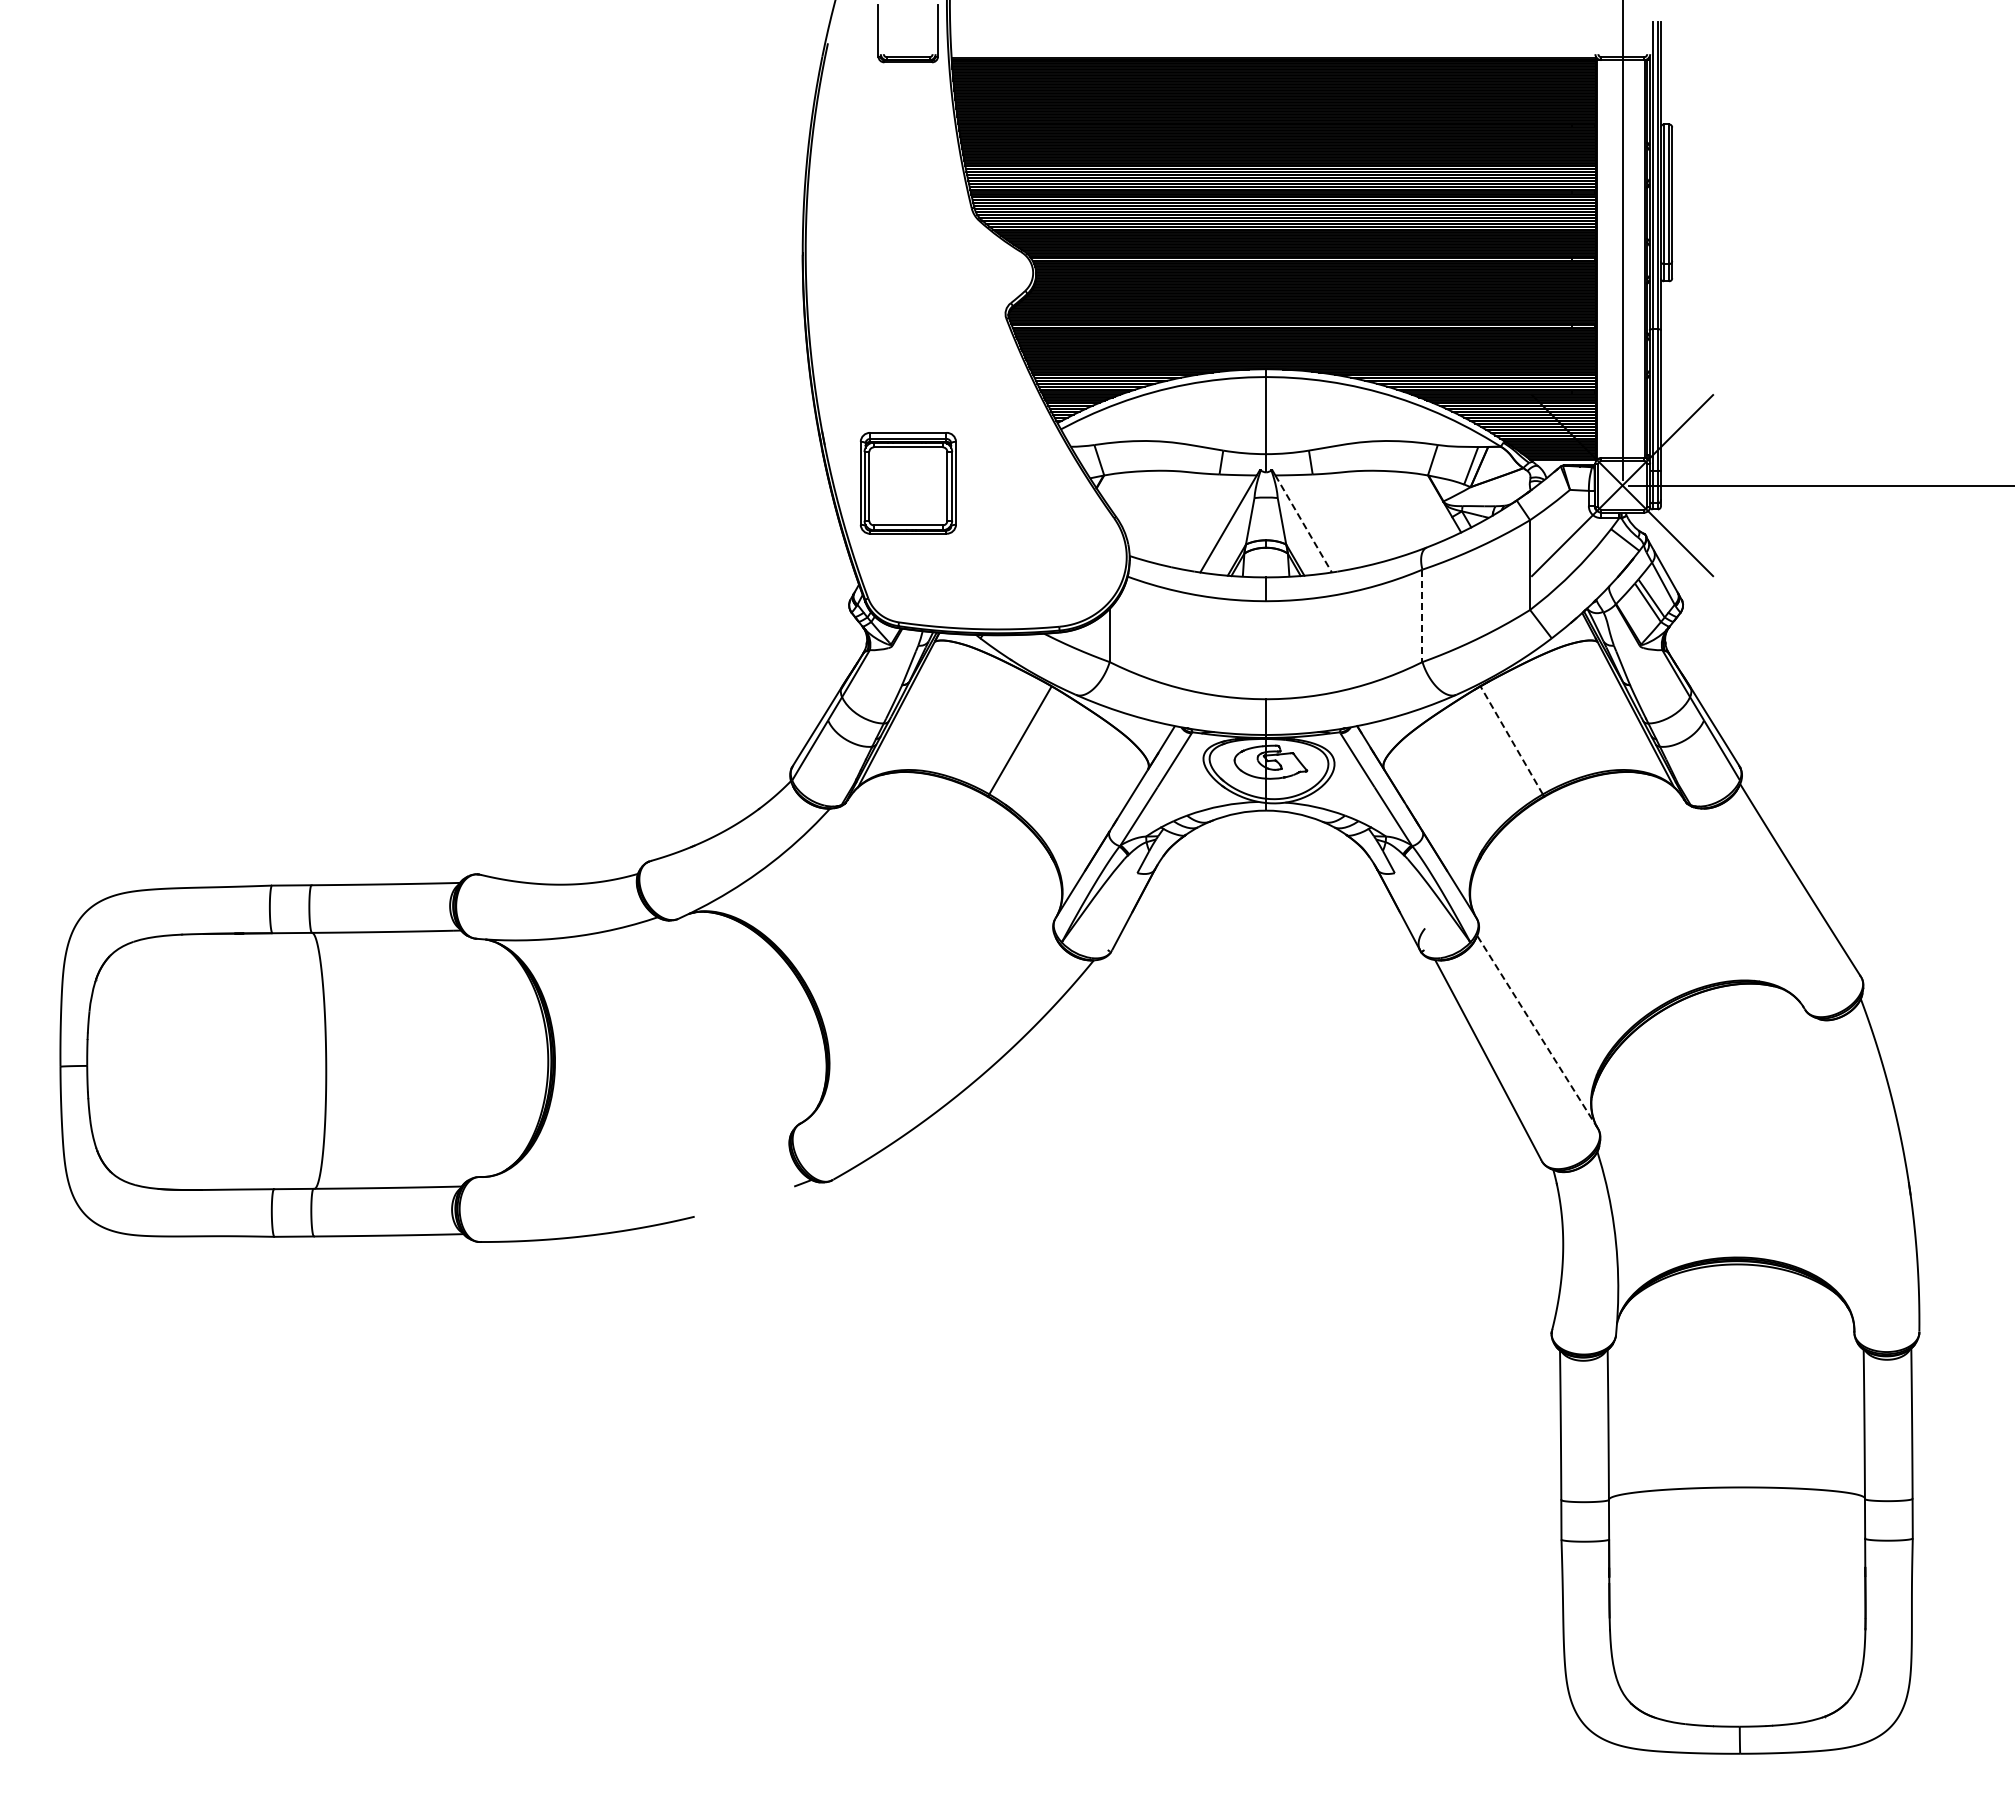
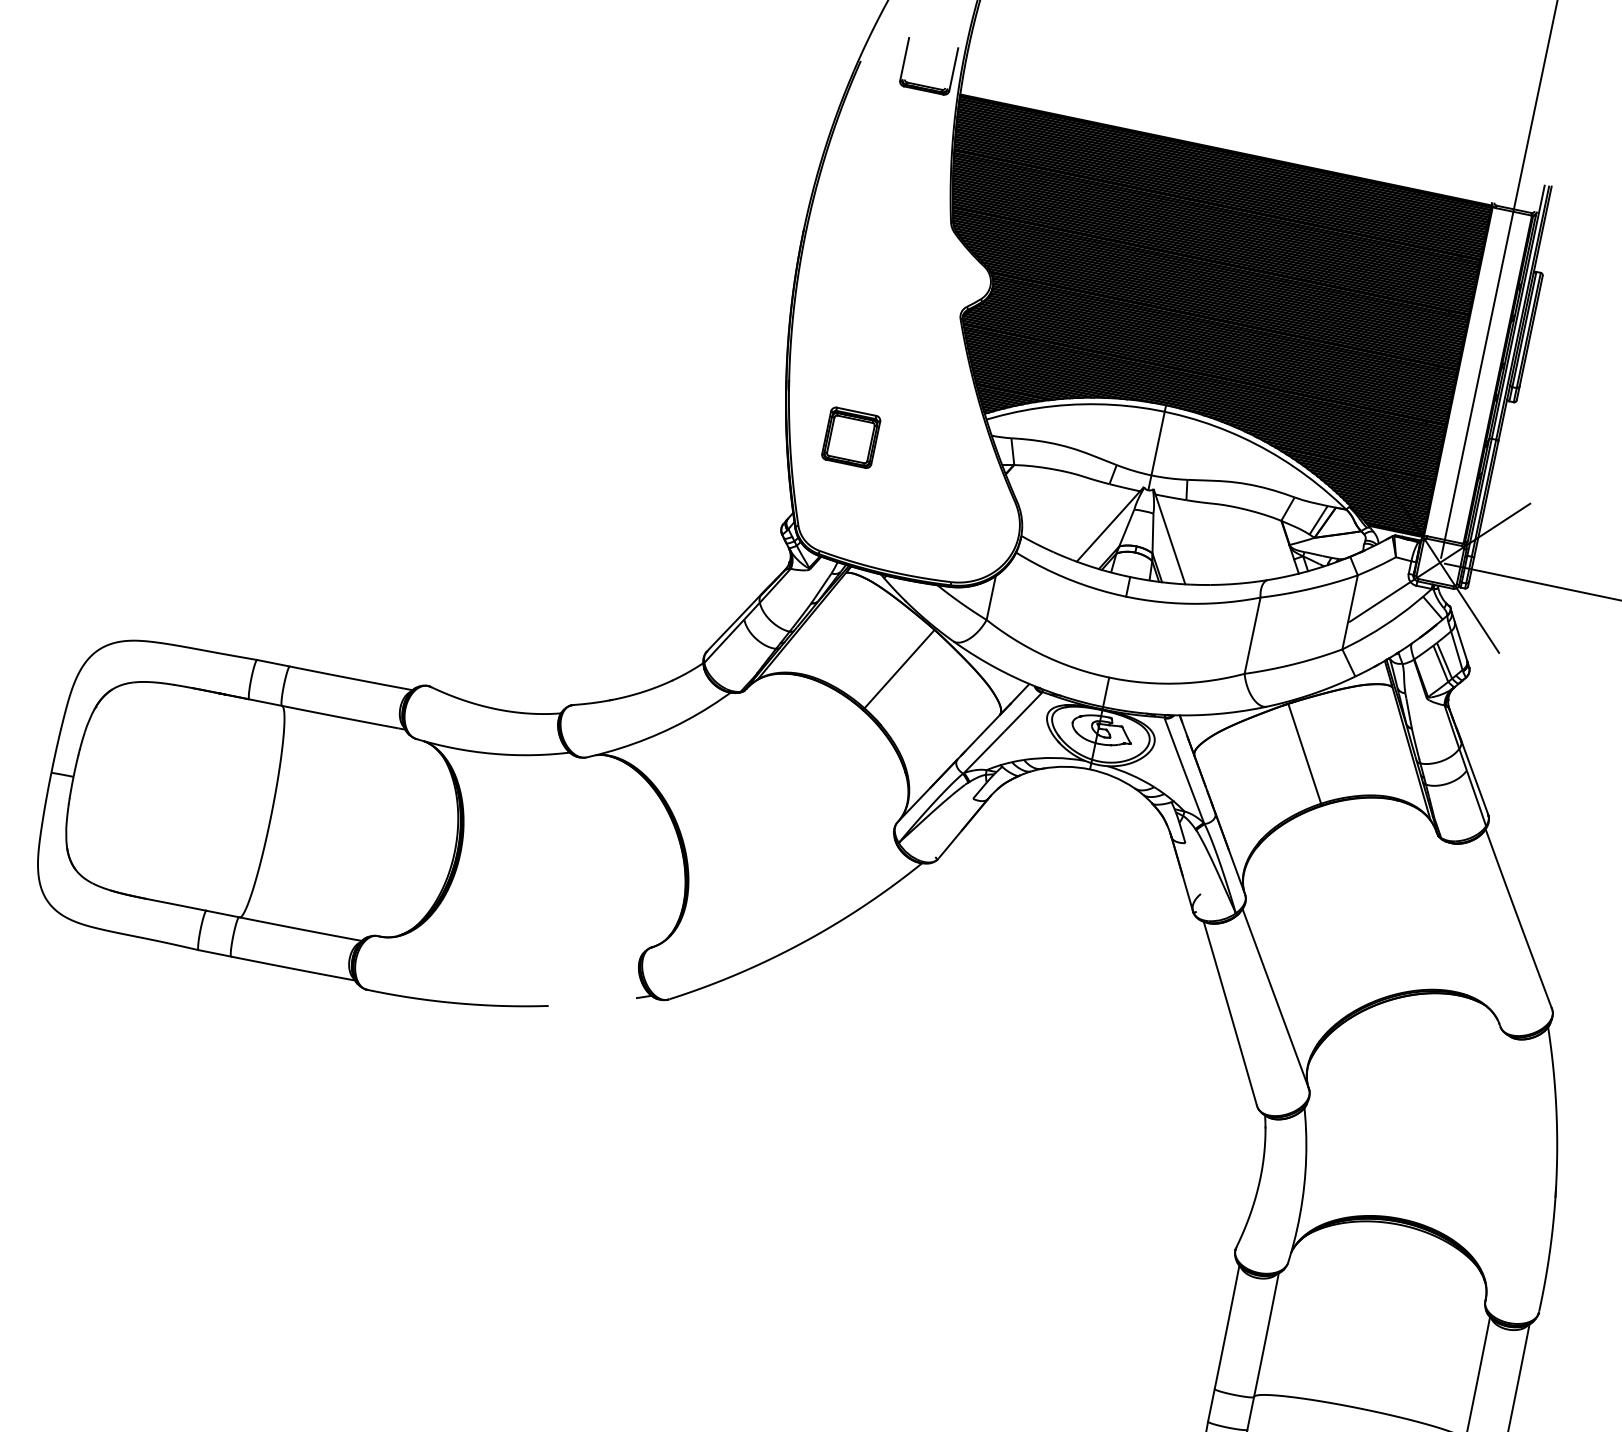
part: (907, 483) -> (850, 437), size x0.62
line: (1303, 524) -> (1170, 539), dashed -> solid
line: (1422, 616) -> (1252, 636), dashed -> solid
line: (1511, 740) -> (1304, 753), dashed -> solid
line: (1537, 1032) -> (1275, 999), dashed -> solid

